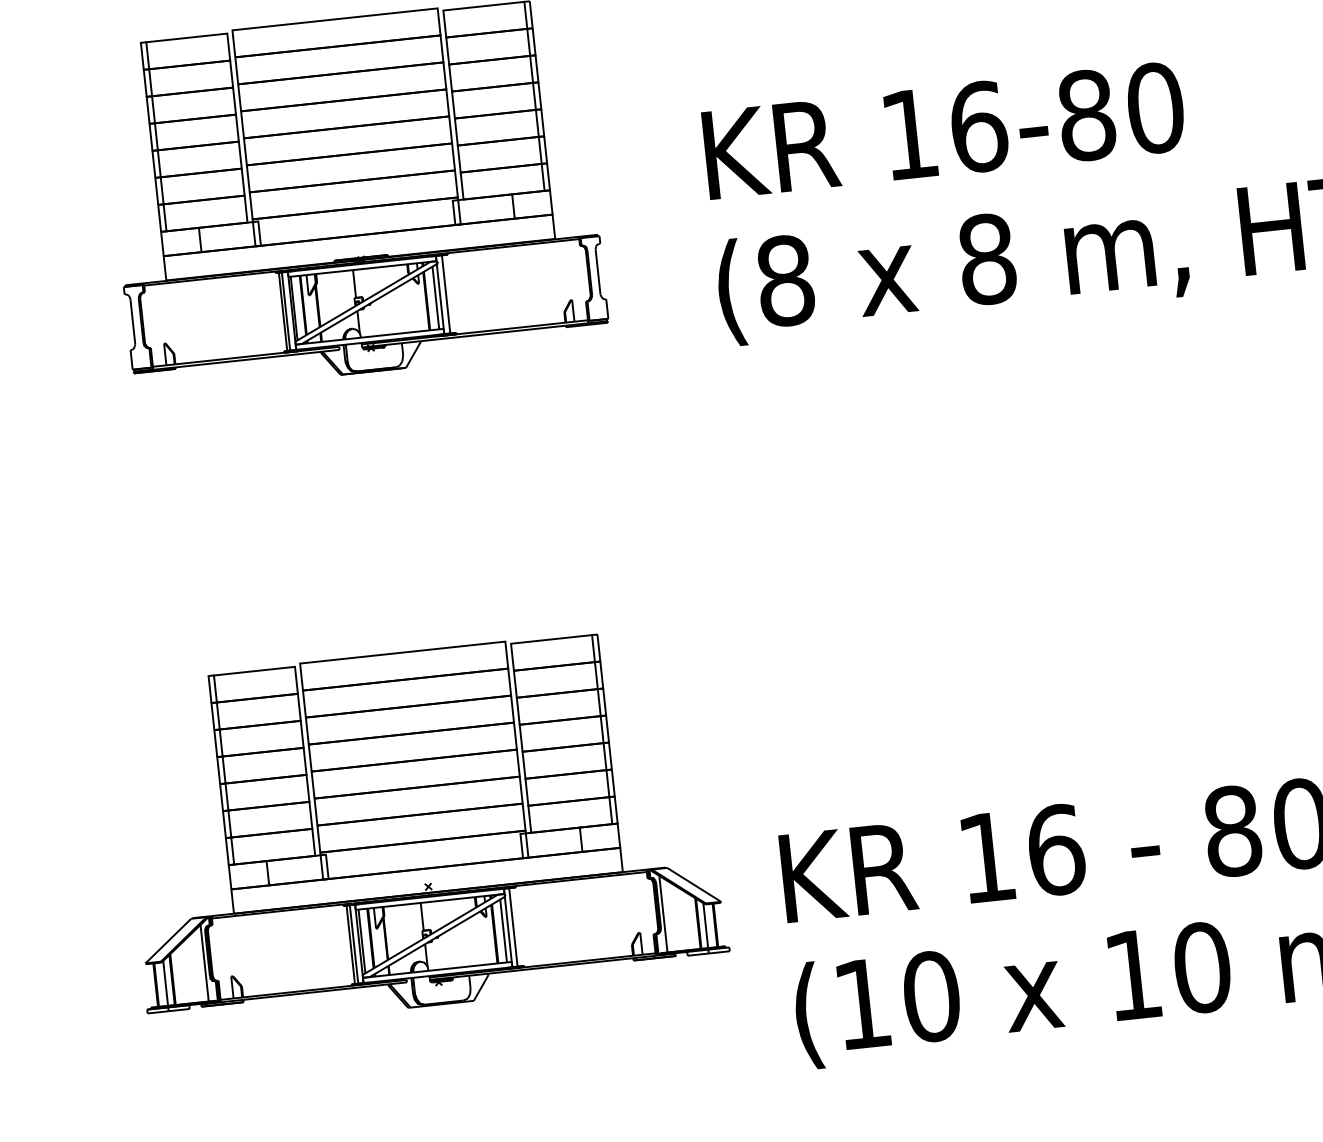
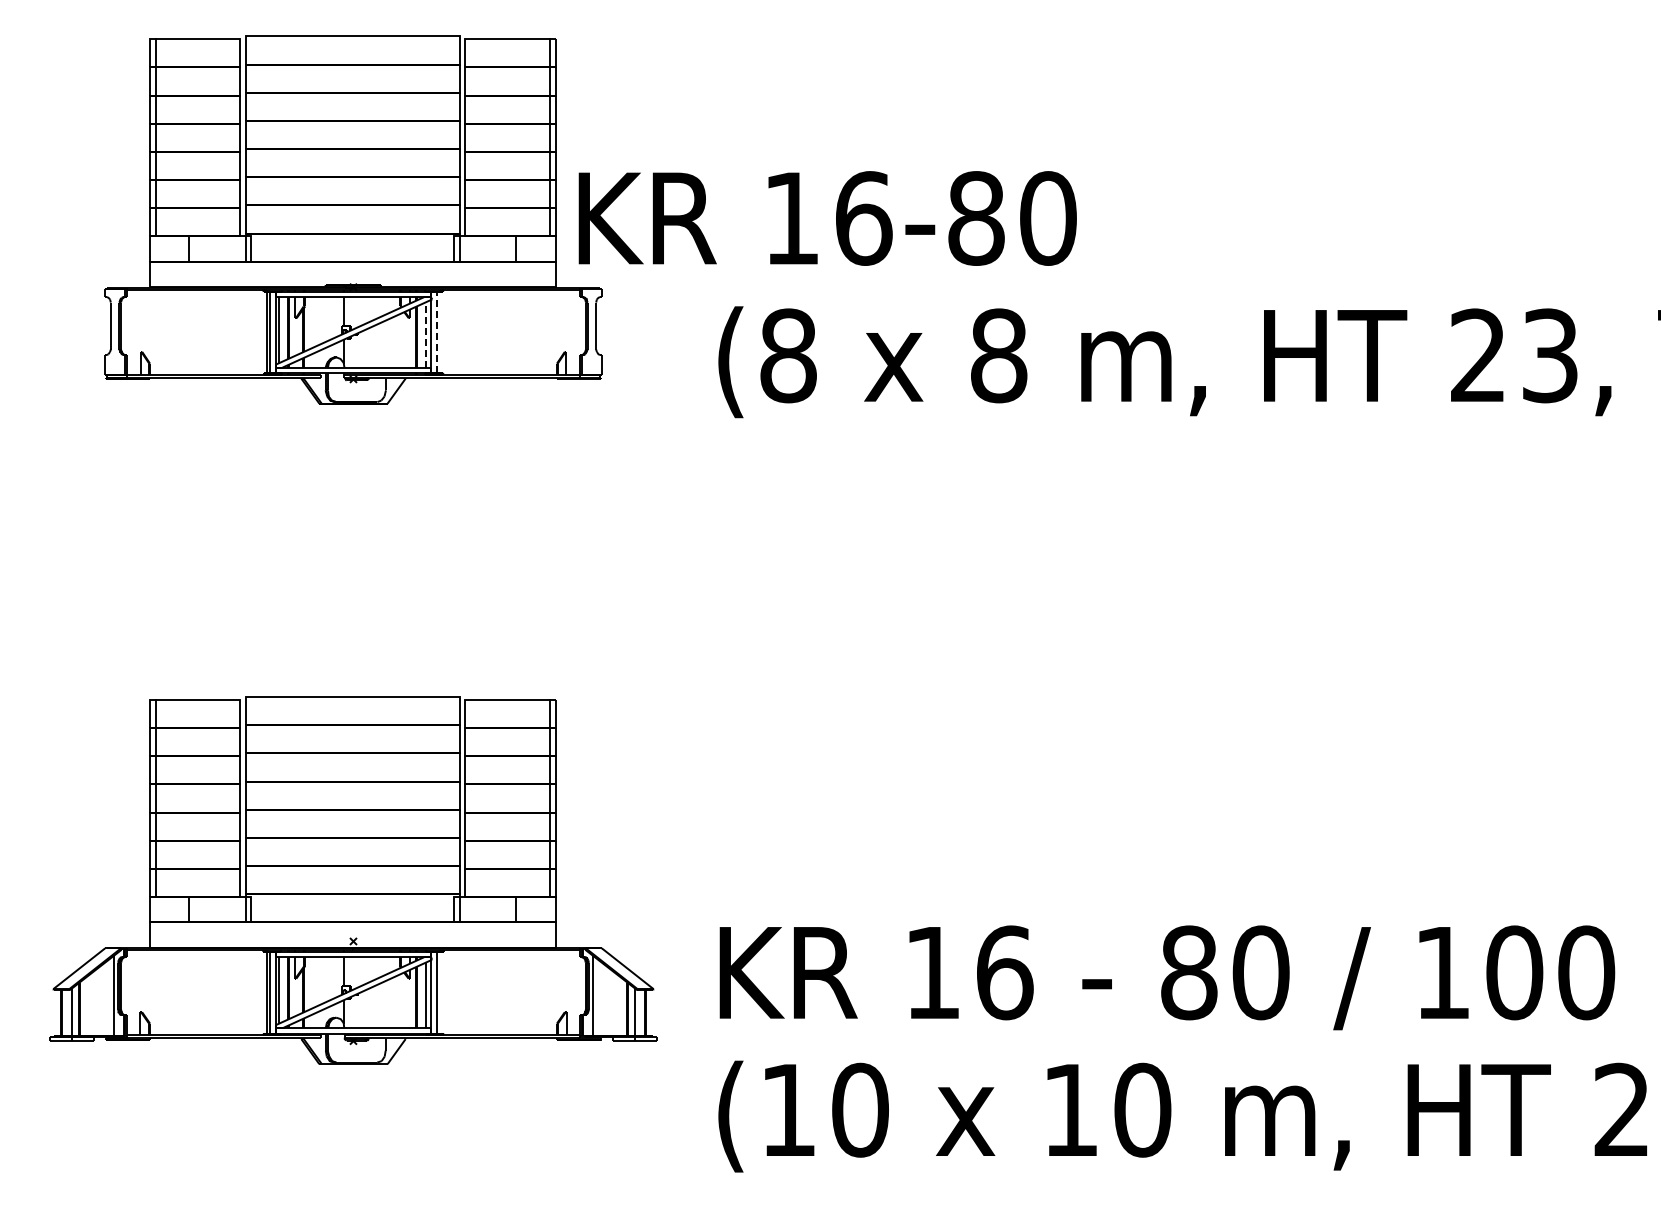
text: (943, 130) -> (827, 218), moved
line: (445, 294) -> (436, 332), solid -> dashed
line: (436, 298) -> (426, 335), solid -> dashed

